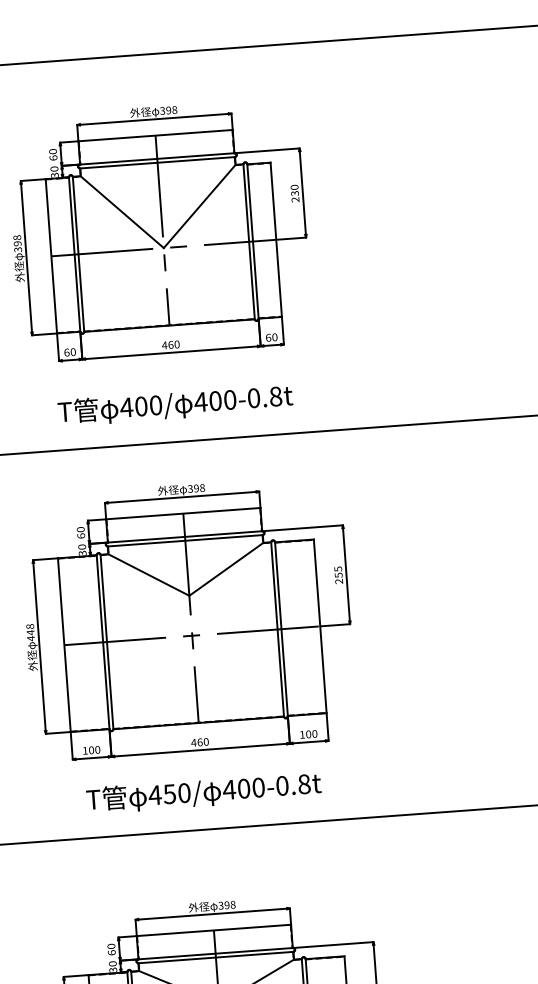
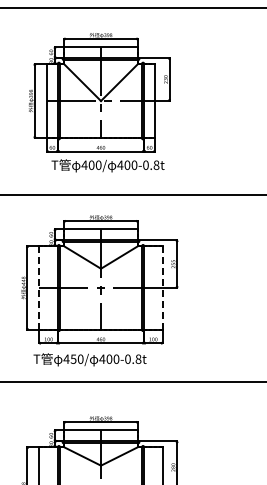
text: (174, 404) -> (107, 165), moved
line: (319, 627) -> (162, 288), solid -> dashed
line: (64, 646) -> (39, 288), solid -> dashed
text: (202, 792) -> (89, 359), moved

